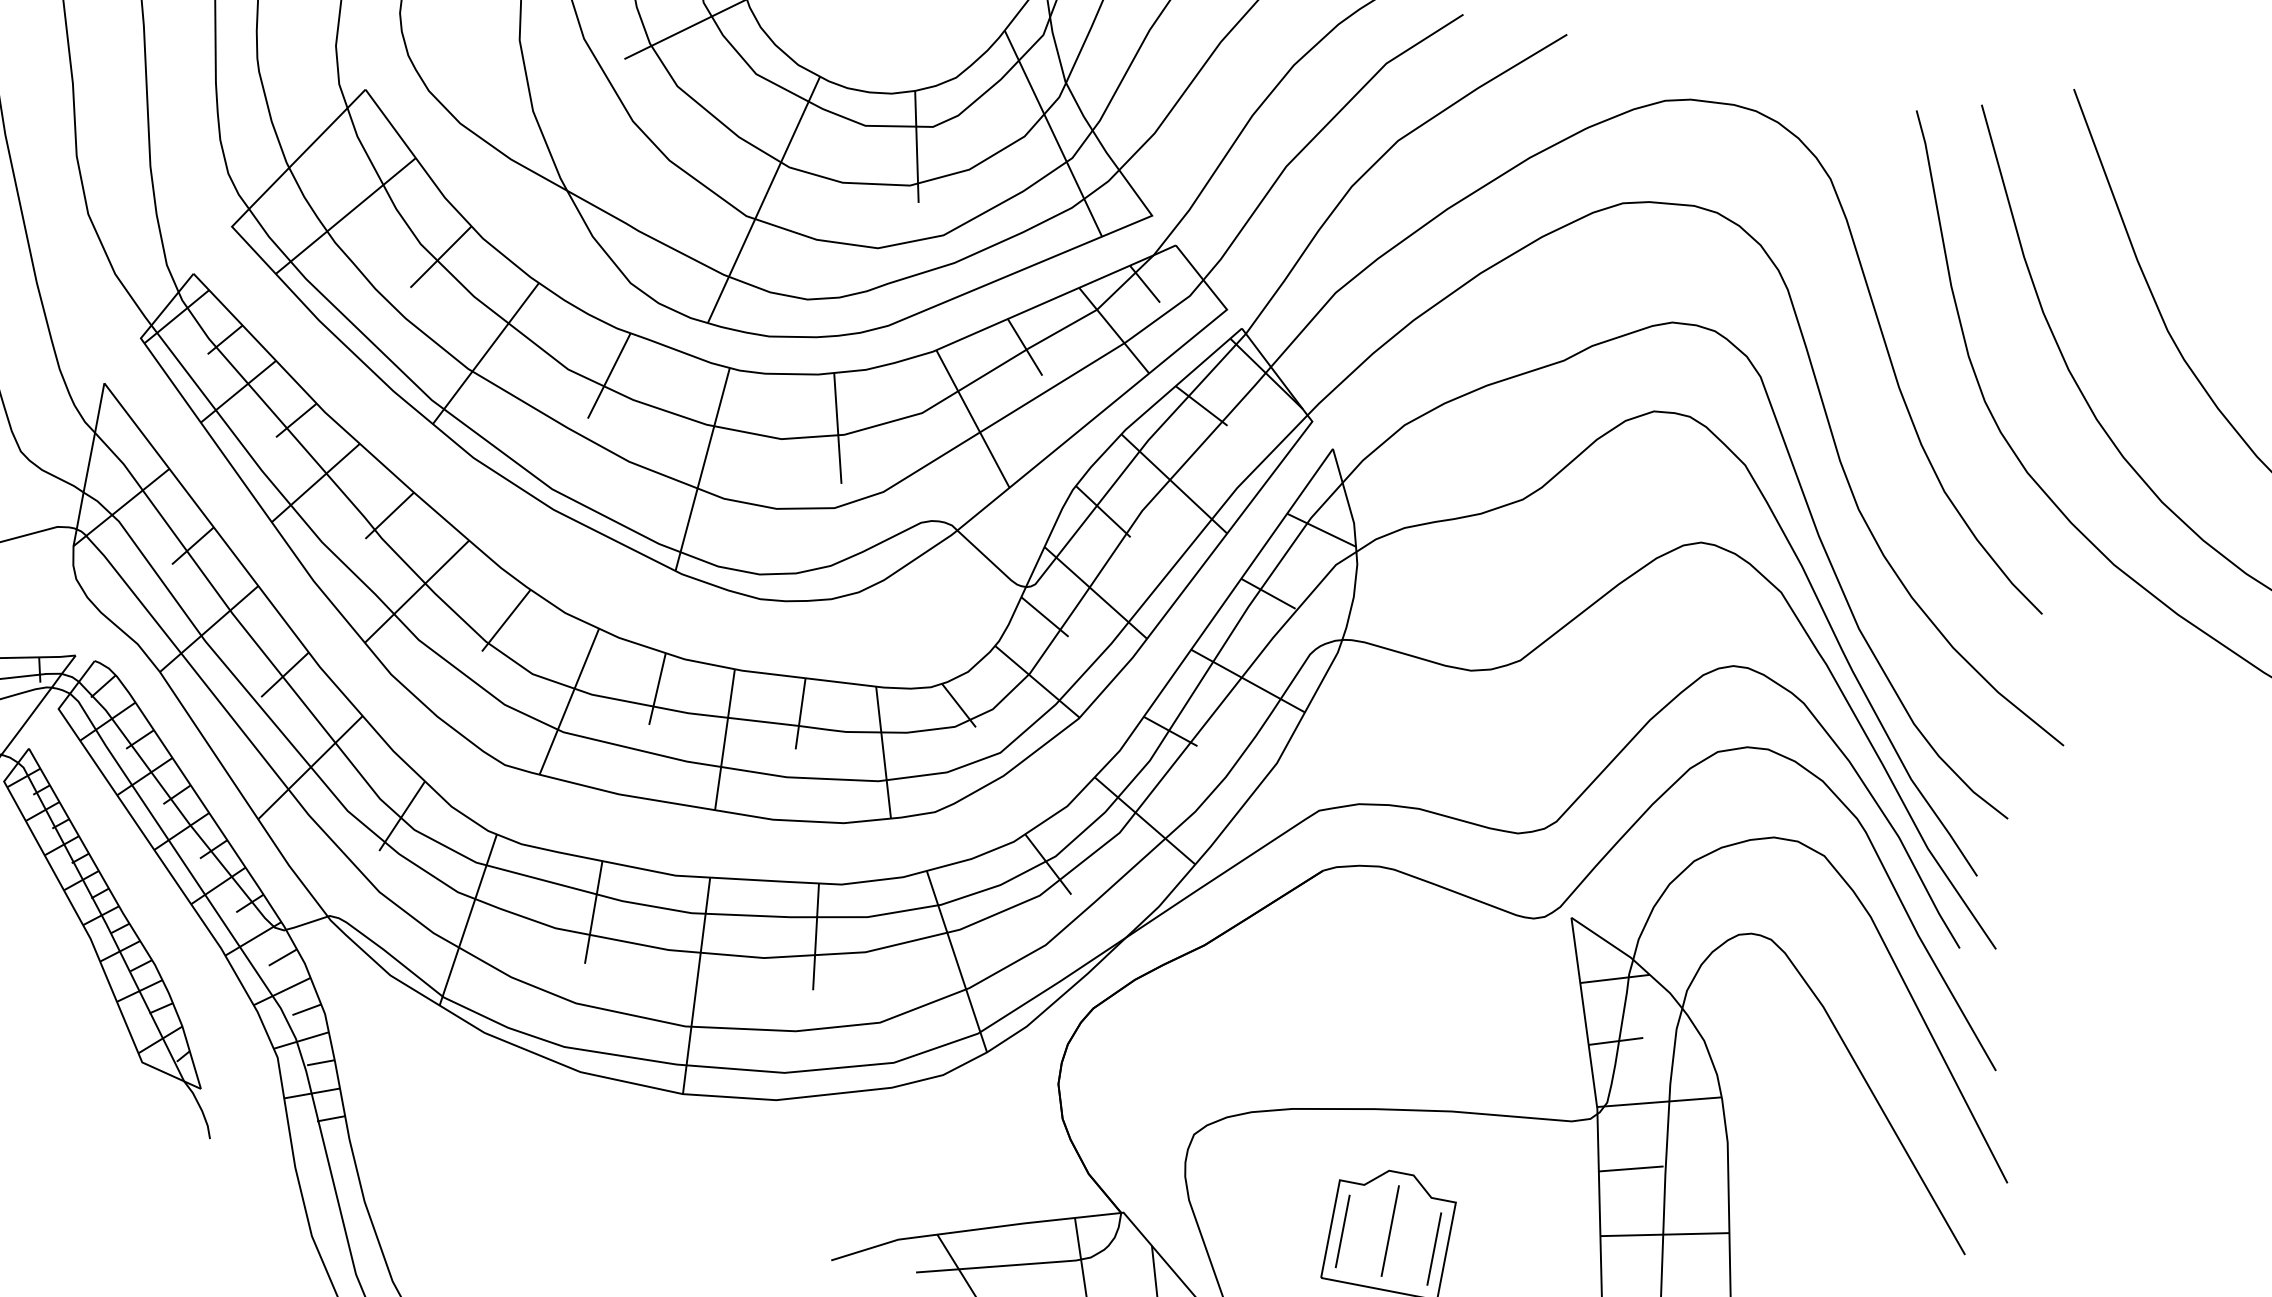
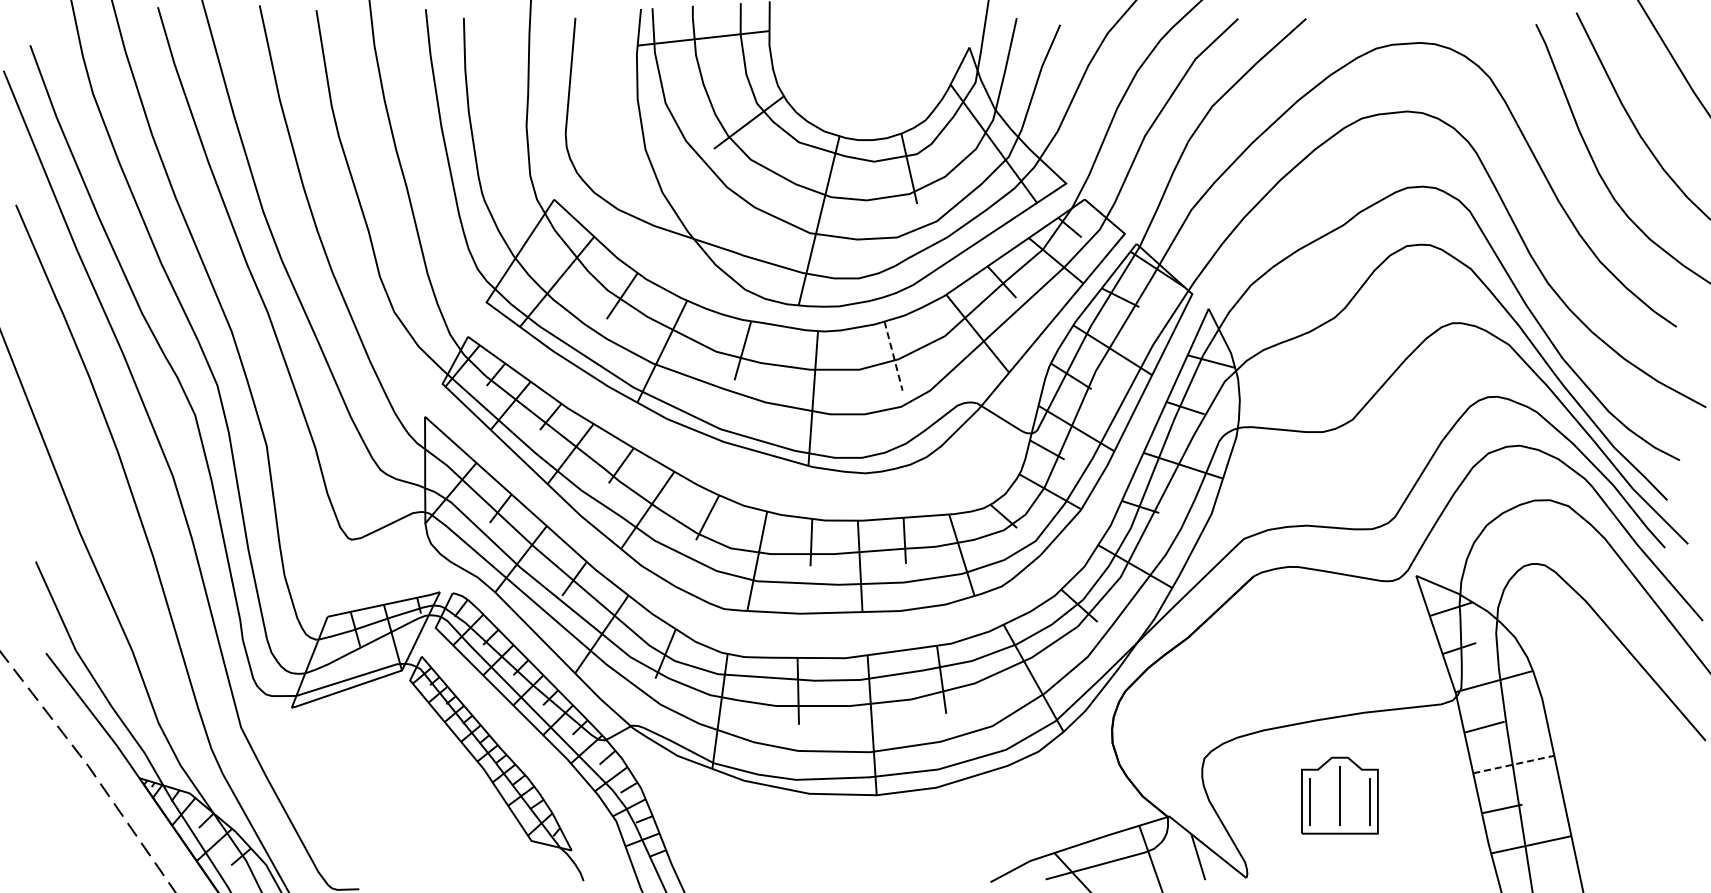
line: (837, 428) -> (893, 356), solid -> dashed
line: (1666, 1234) -> (1514, 764), solid -> dashed

